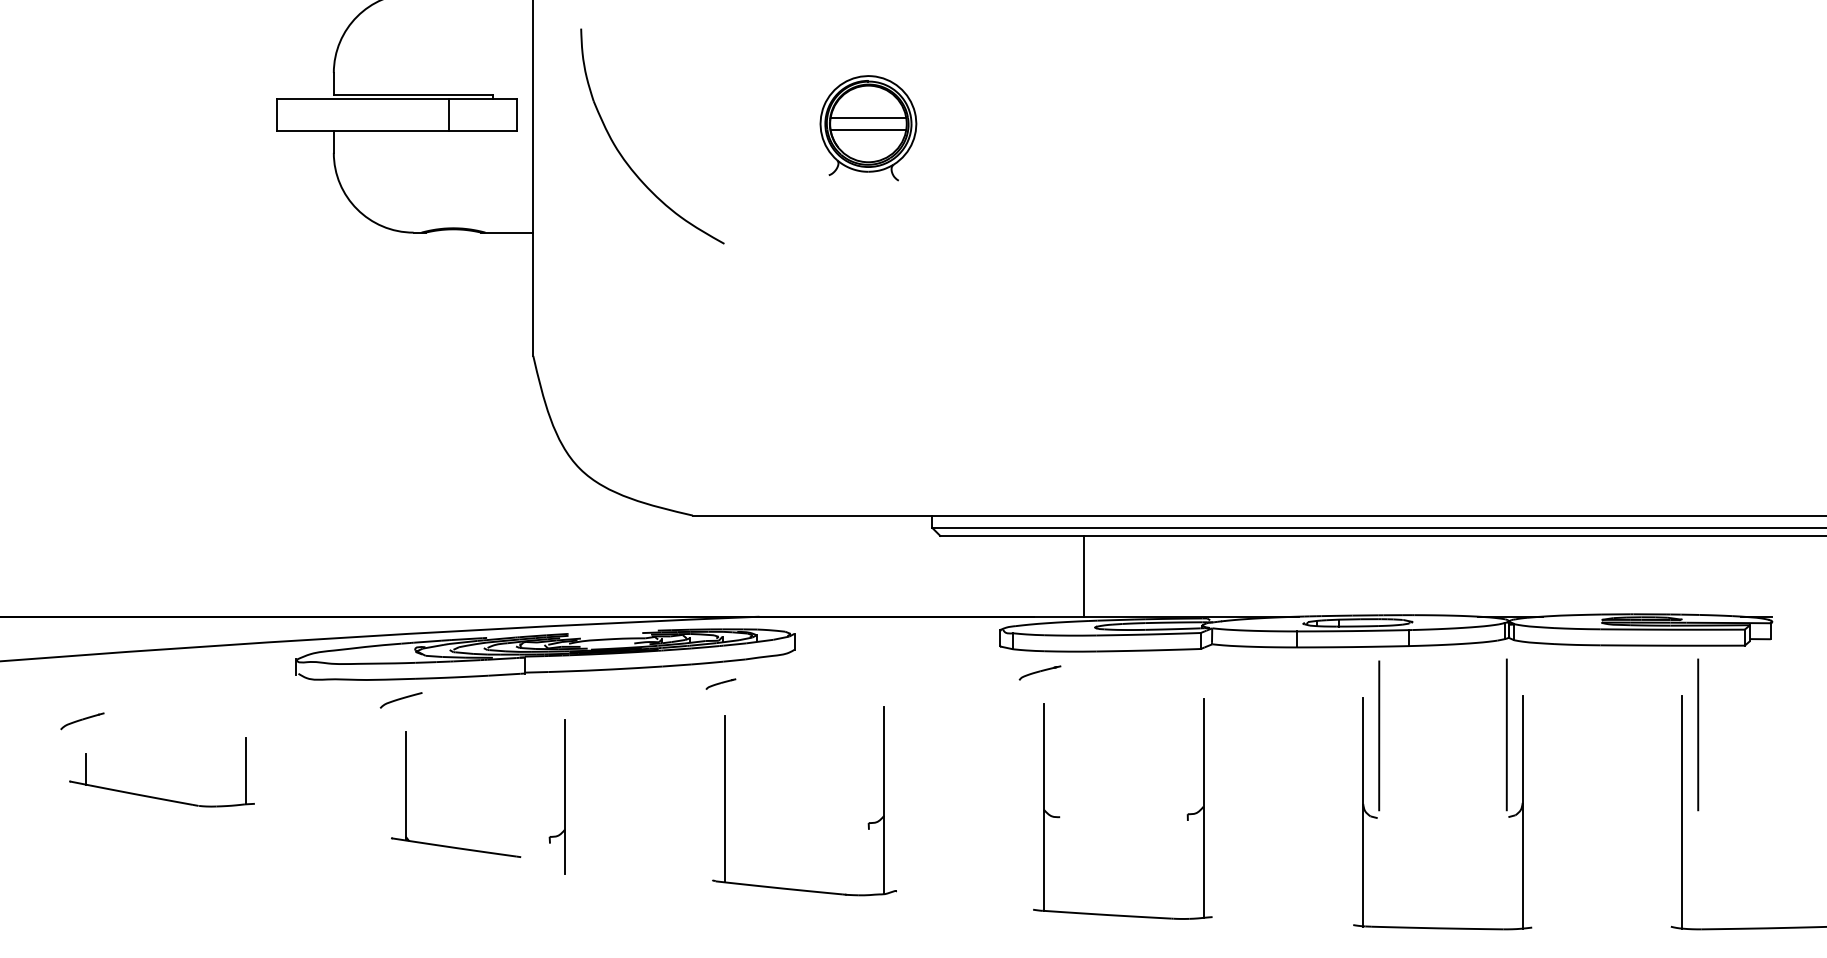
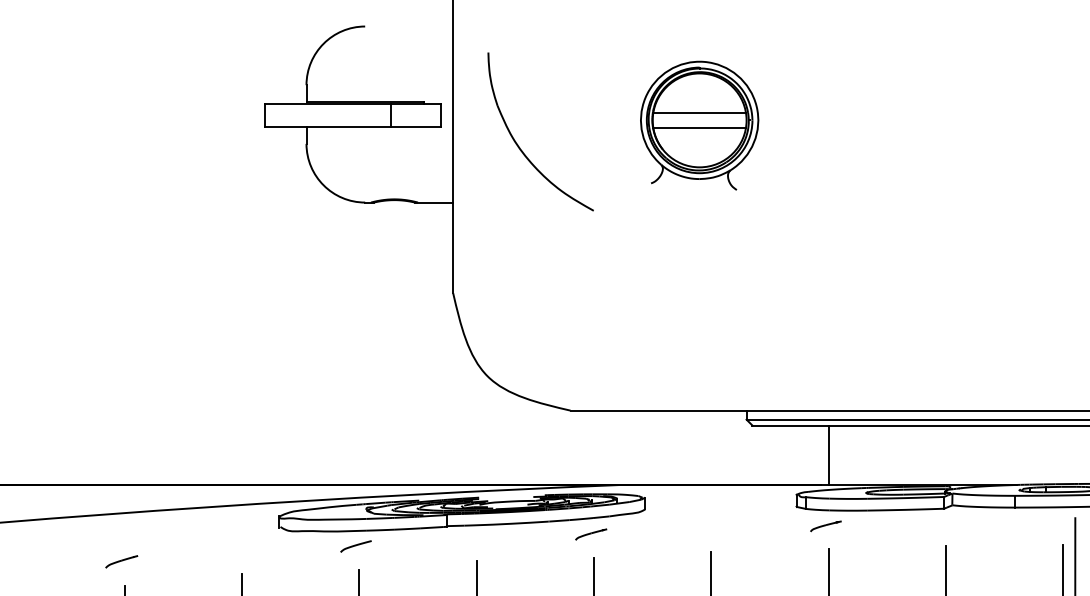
part: (868, 128) -> (699, 125), size x1.67
line: (1083, 575) -> (828, 454), moved
part: (720, 684) -> (590, 534), size x1.43

